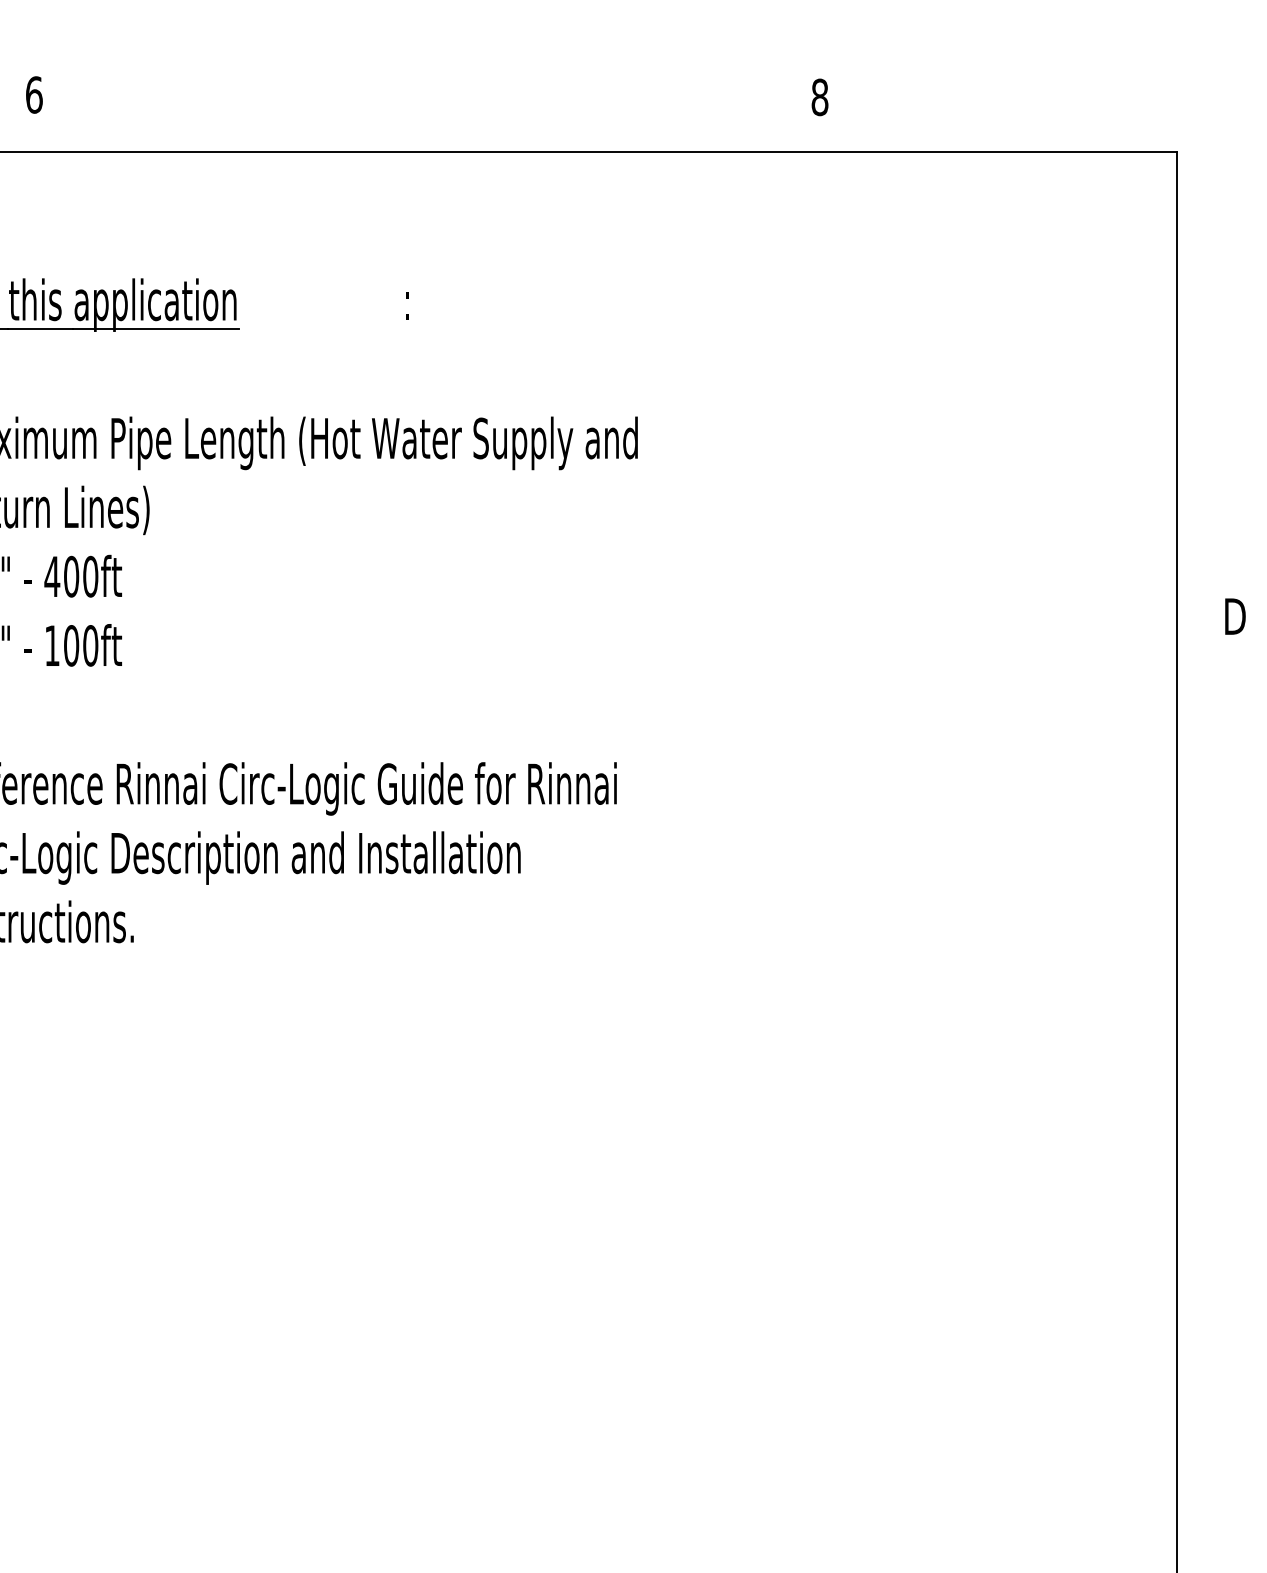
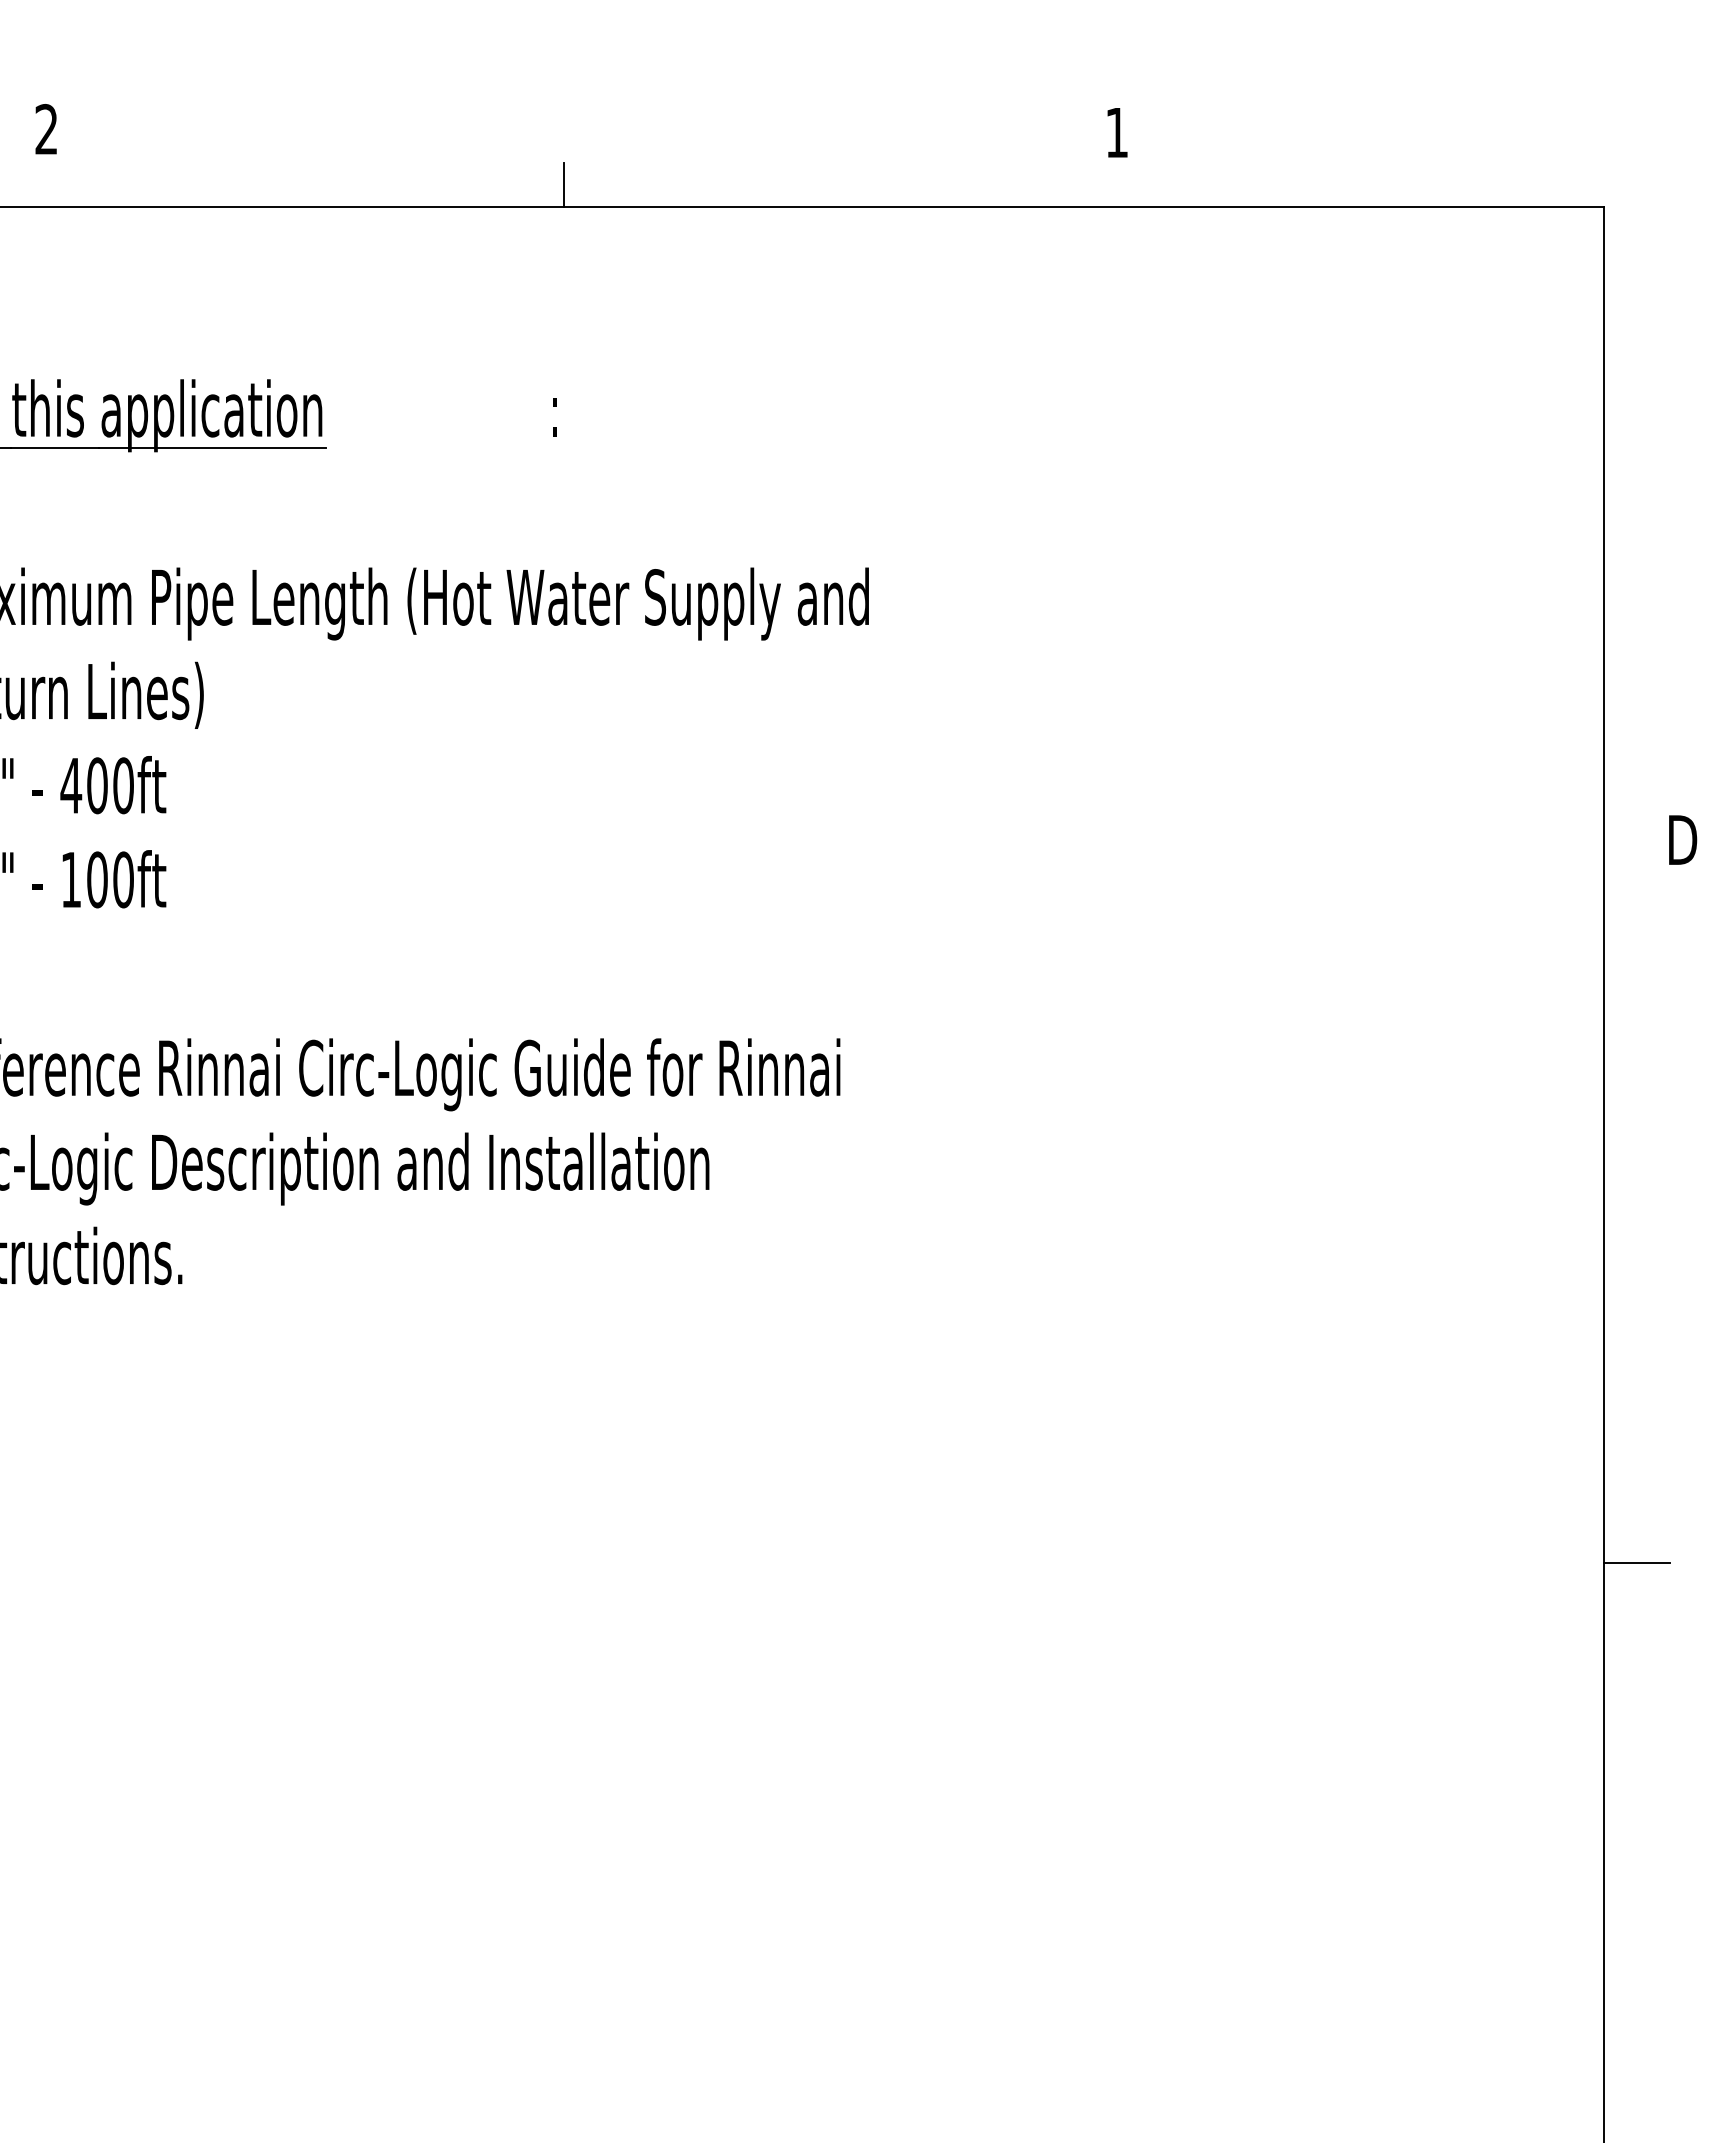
text: (34, 94) -> (46, 128), 6 -> 2
text: (819, 97) -> (1116, 132), 8 -> 1
line: (413, 135) -> (563, 184), added
line: (1201, 1147) -> (1636, 1563), added

